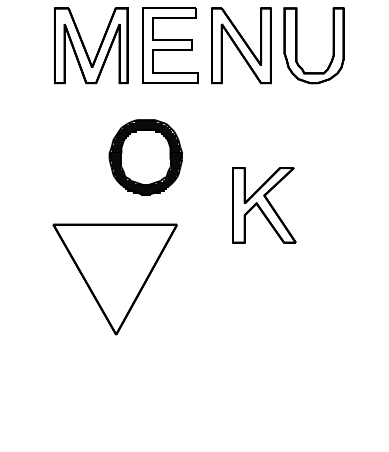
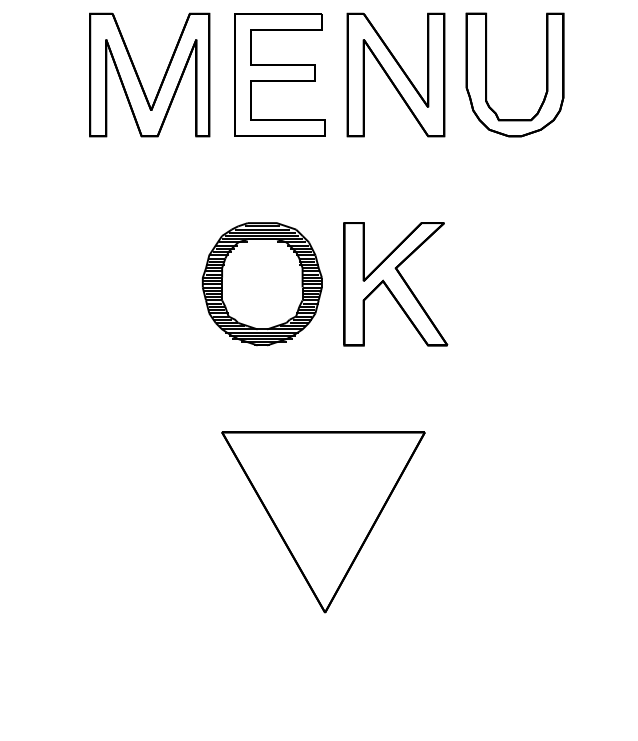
part: (145, 157) -> (261, 284), moved
part: (264, 205) -> (396, 284), moved
part: (114, 279) -> (322, 522), moved

